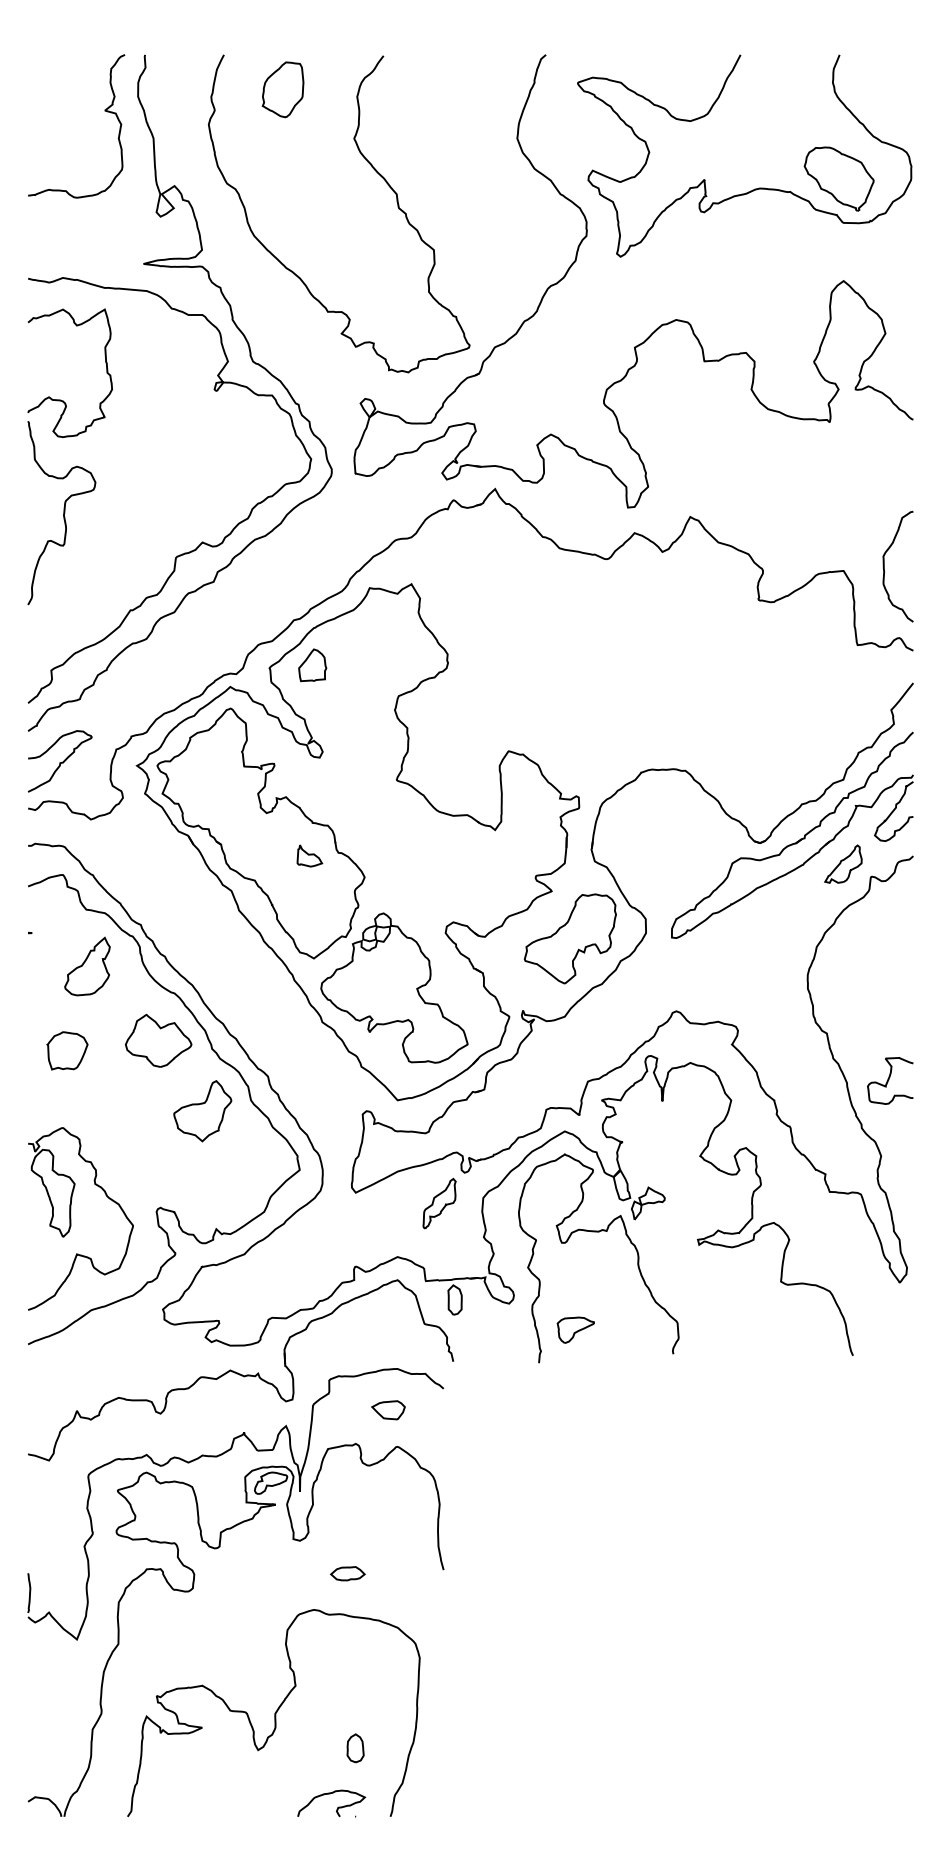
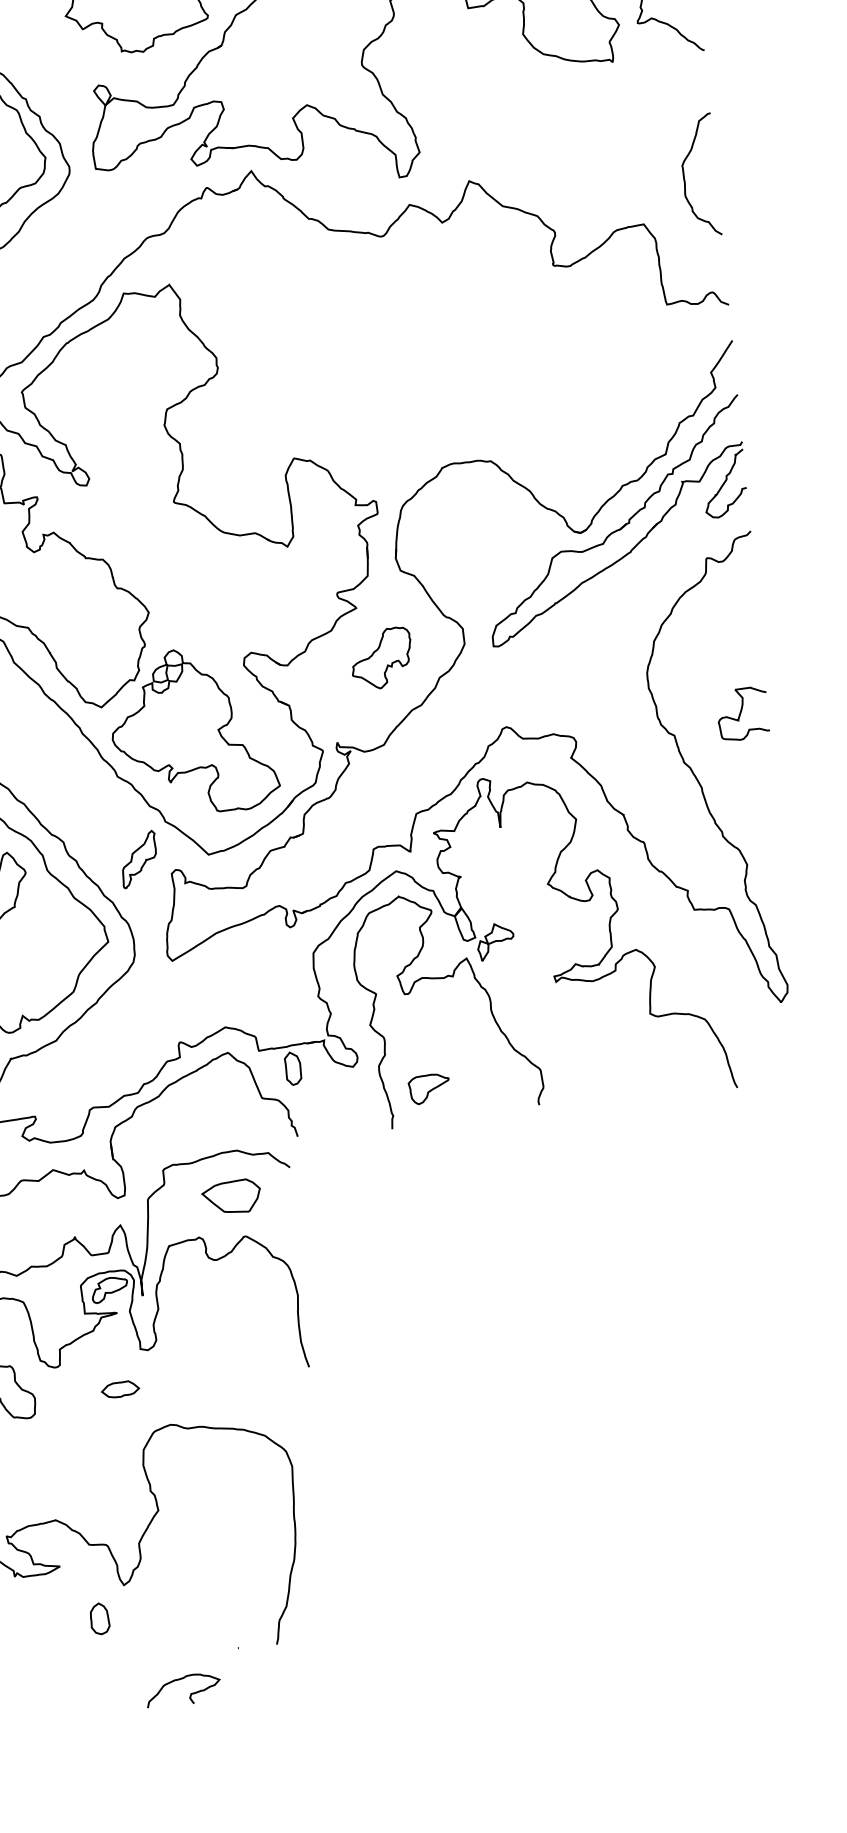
curve: (884, 566) -> (684, 176), moved
part: (312, 665) -> (68, 384), removed
part: (309, 855) -> (85, 594), removed
part: (843, 863) -> (674, 546), removed
part: (569, 938) -> (380, 658), size x0.6
curve: (889, 1079) -> (741, 712), moved
part: (439, 1203) -> (138, 859), moved
part: (388, 1410) -> (231, 1197), size x1.6
part: (347, 1573) -> (119, 1389), moved
part: (355, 1748) -> (99, 1619), moved
curve: (337, 1807) -> (190, 1693), moved

